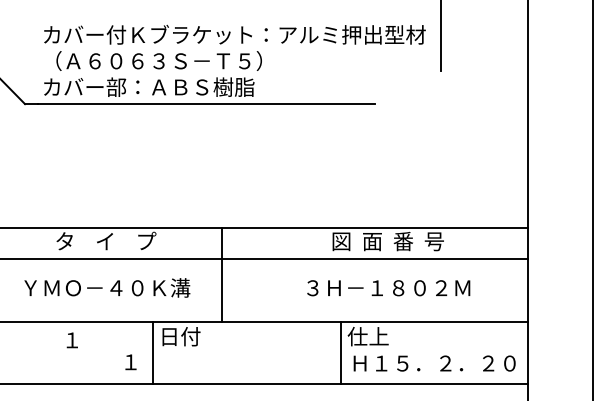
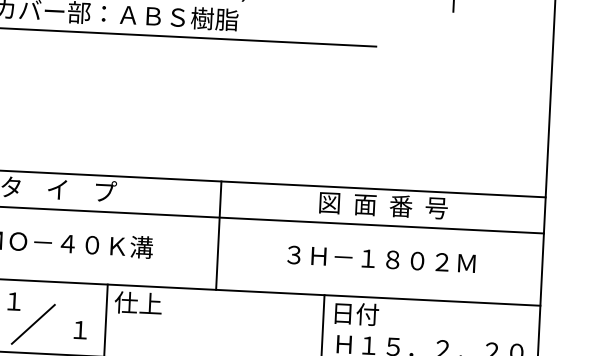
line: (221, 274) -> (218, 235), moved
text: (179, 336) -> (137, 303), 日付 -> 仕上
text: (367, 336) -> (354, 313), 仕上 -> 日付
line: (89, 359) -> (32, 324), added

